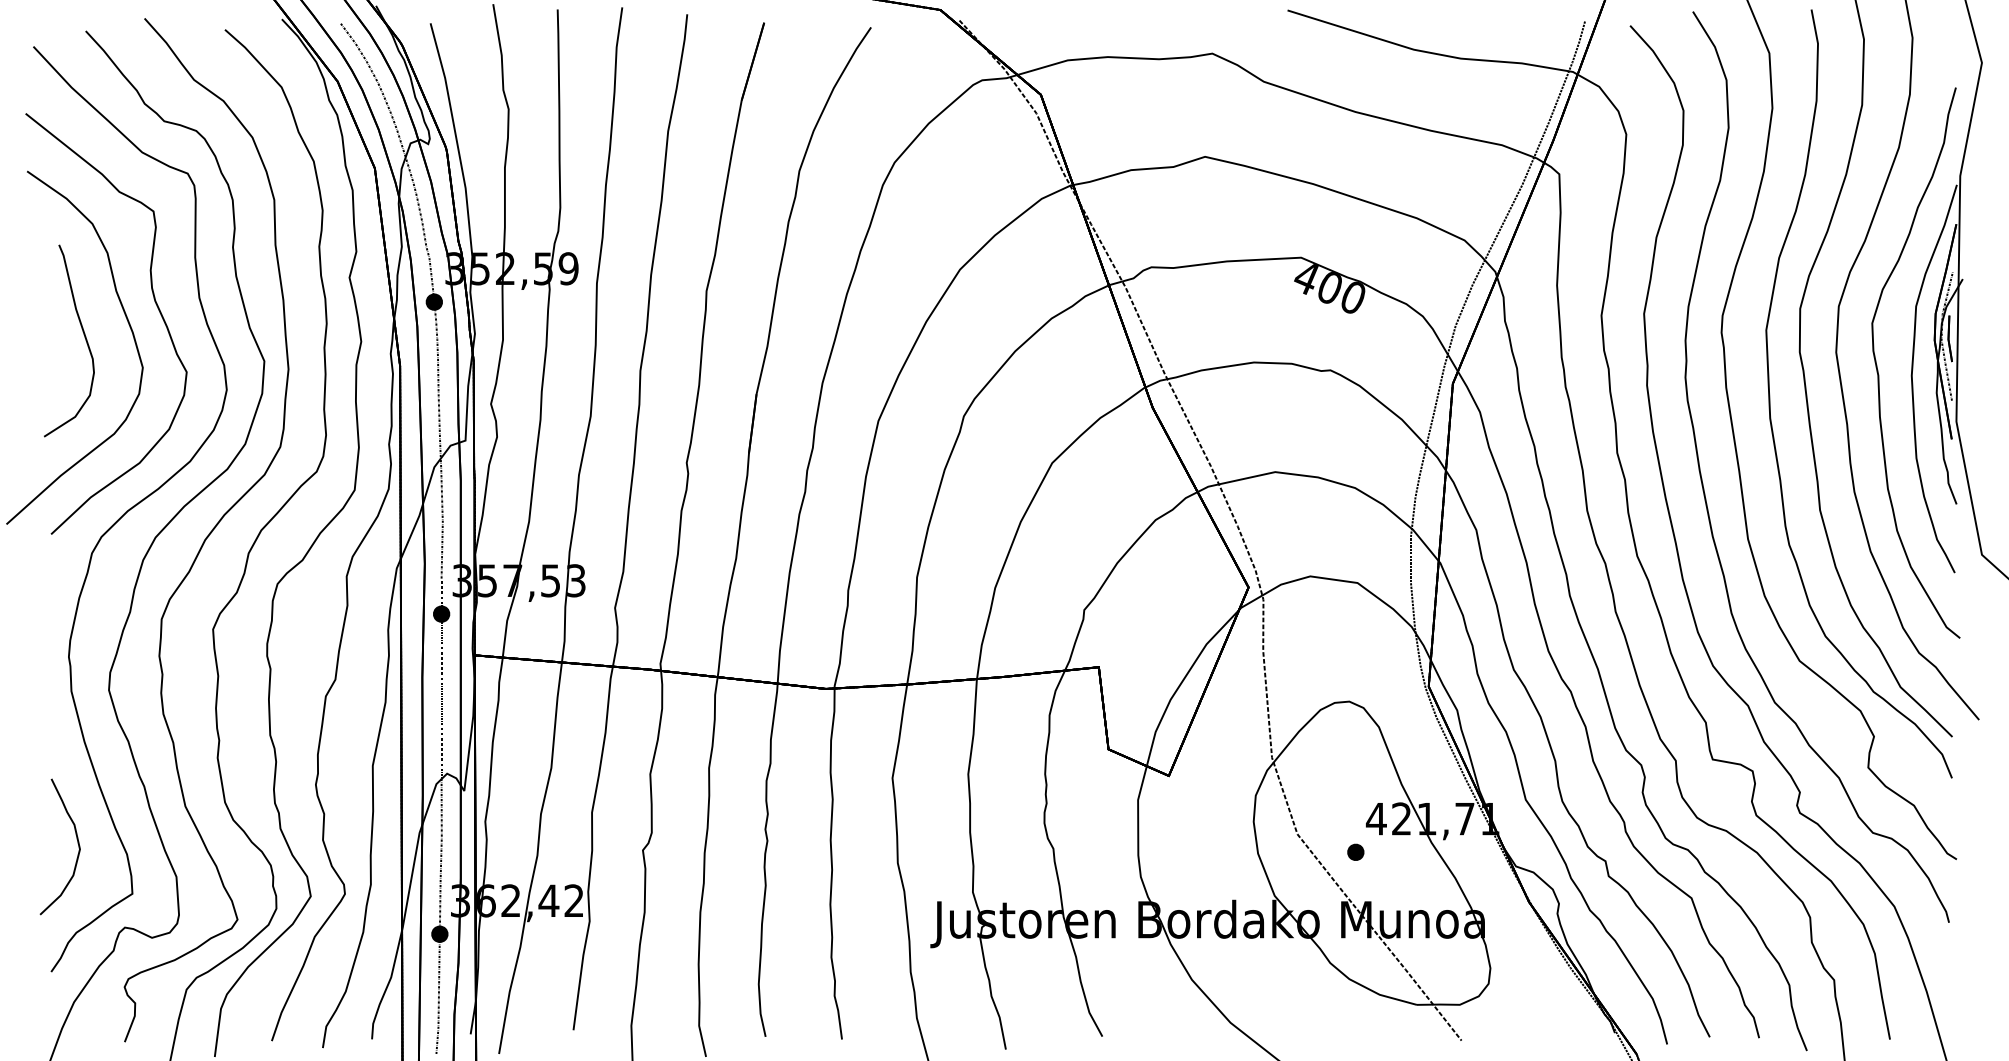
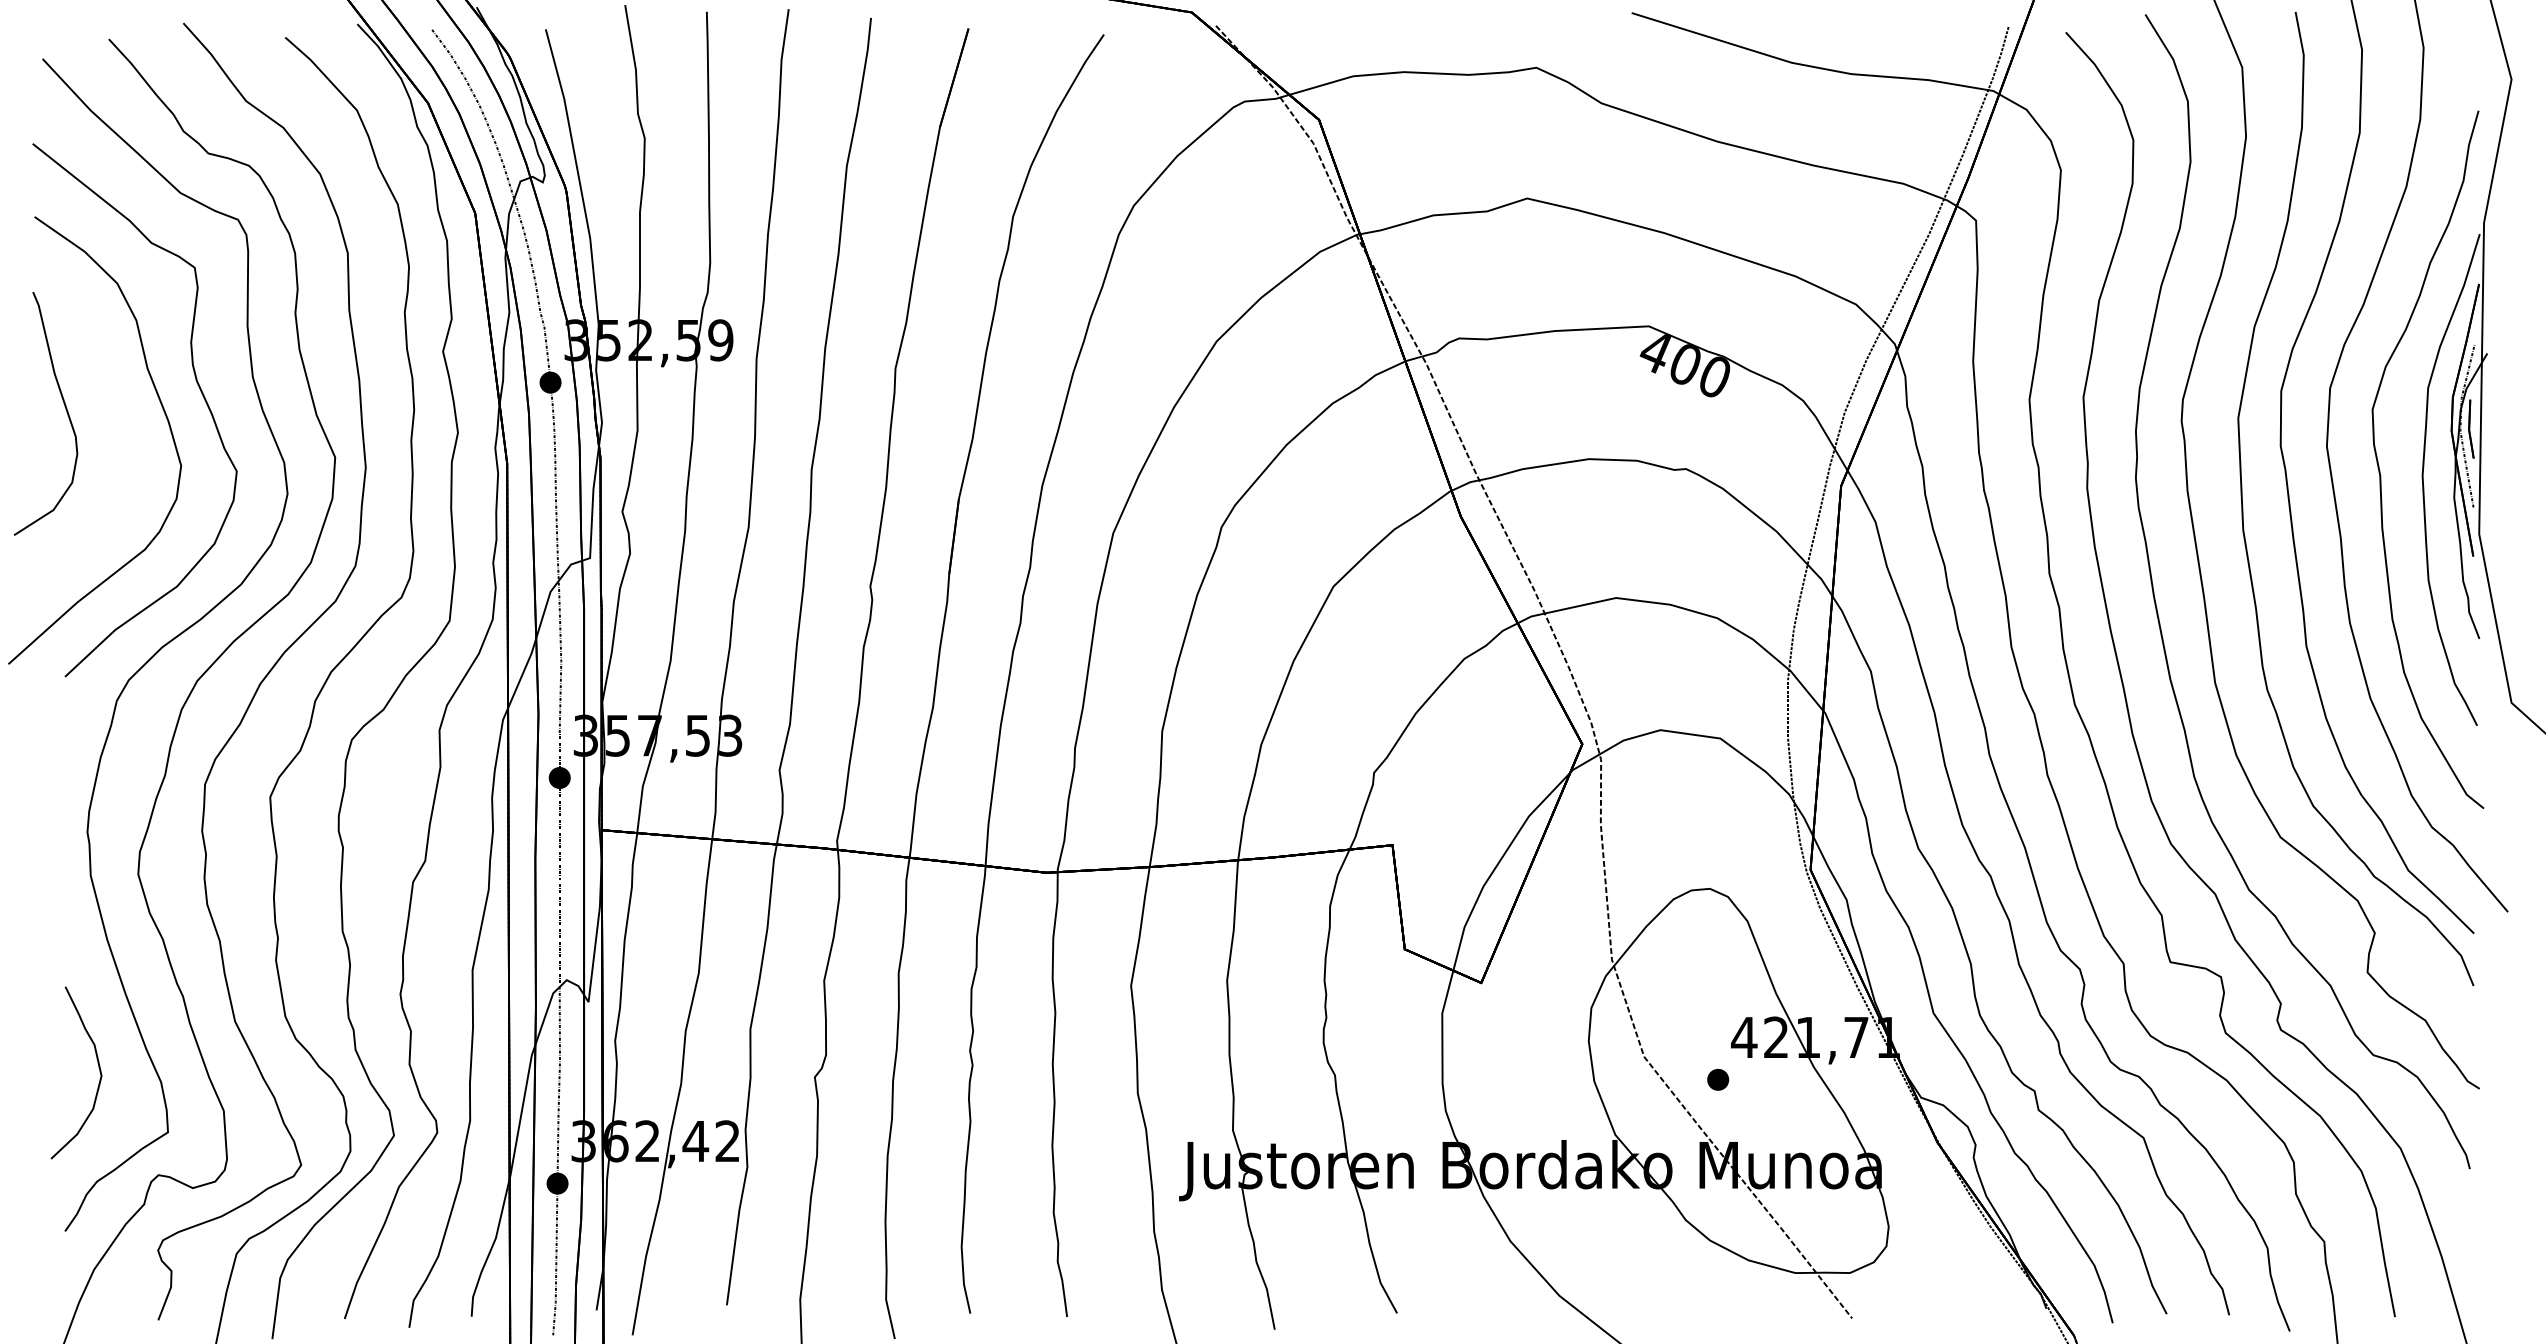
part: (83, 335) -> (64, 406), moved

